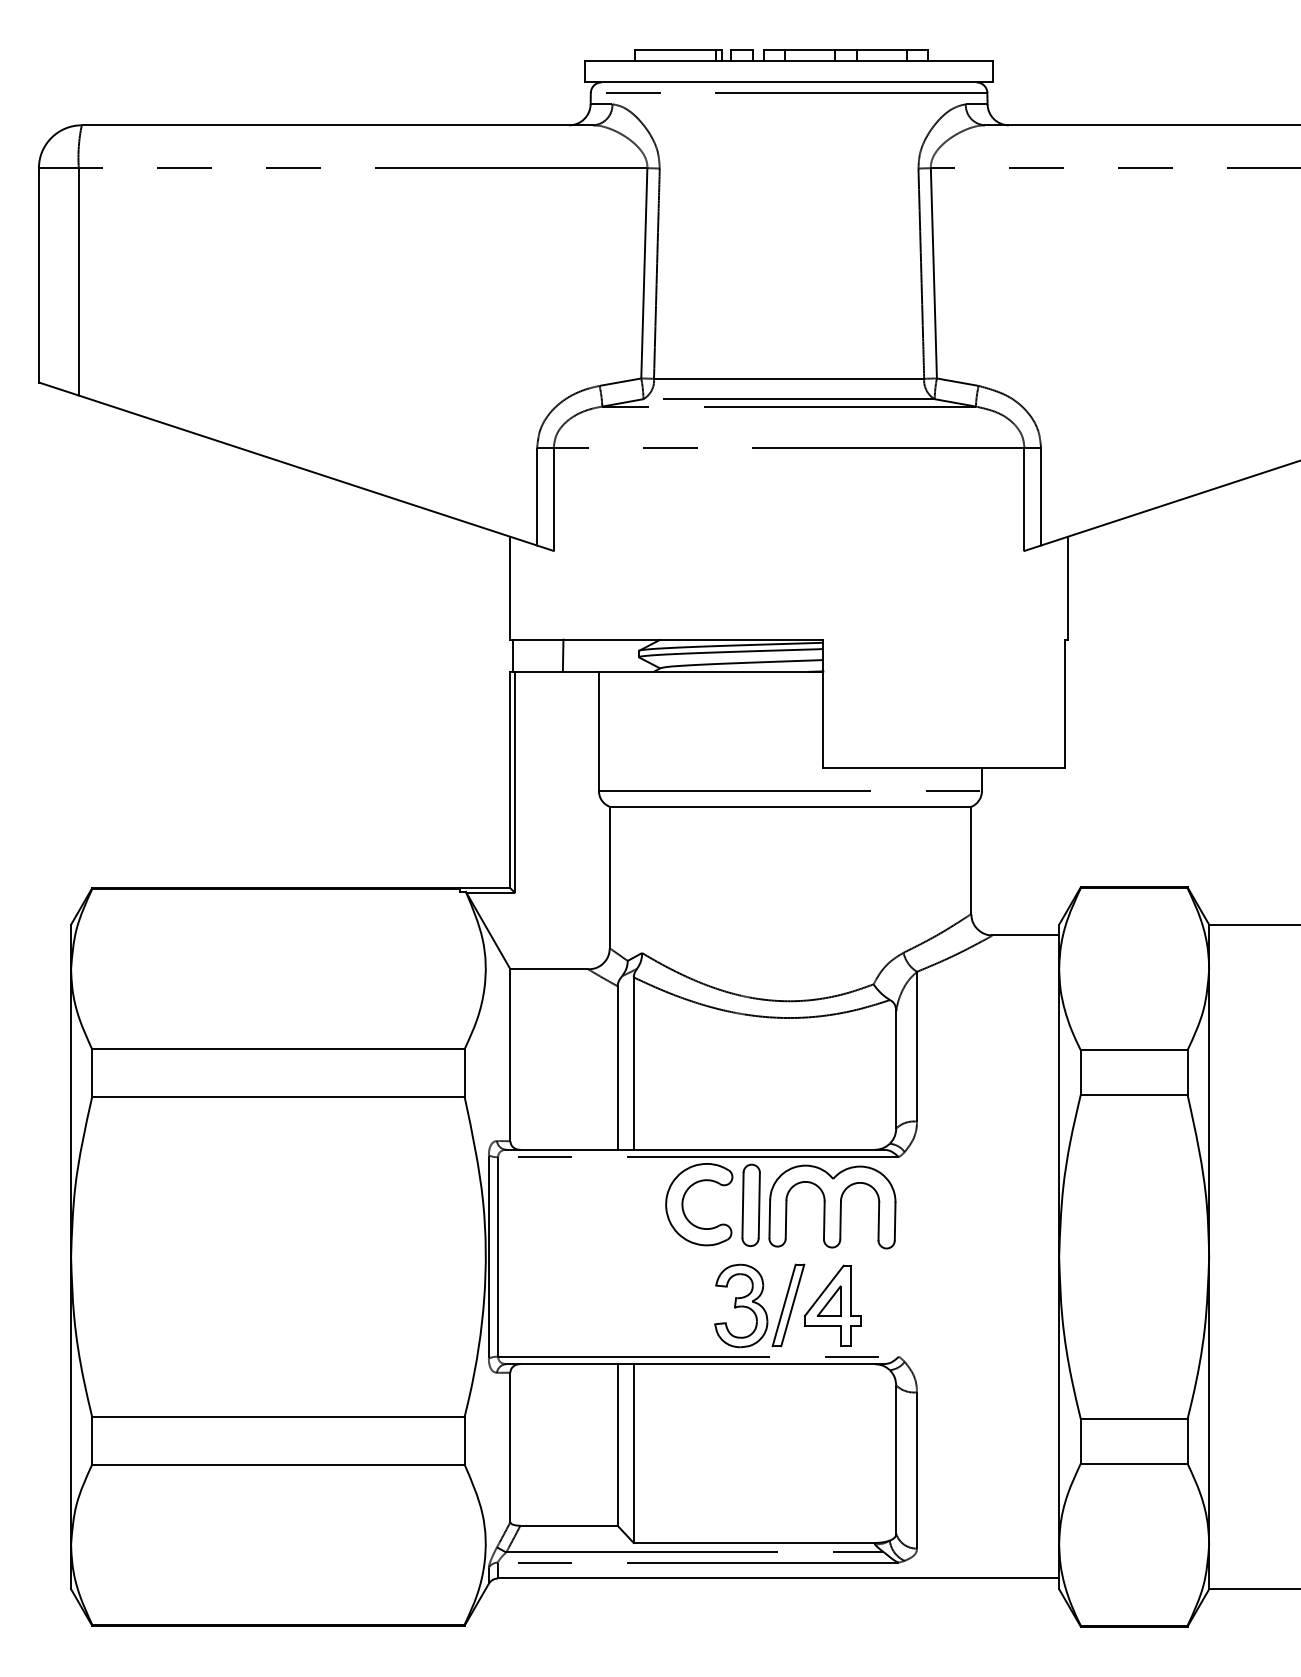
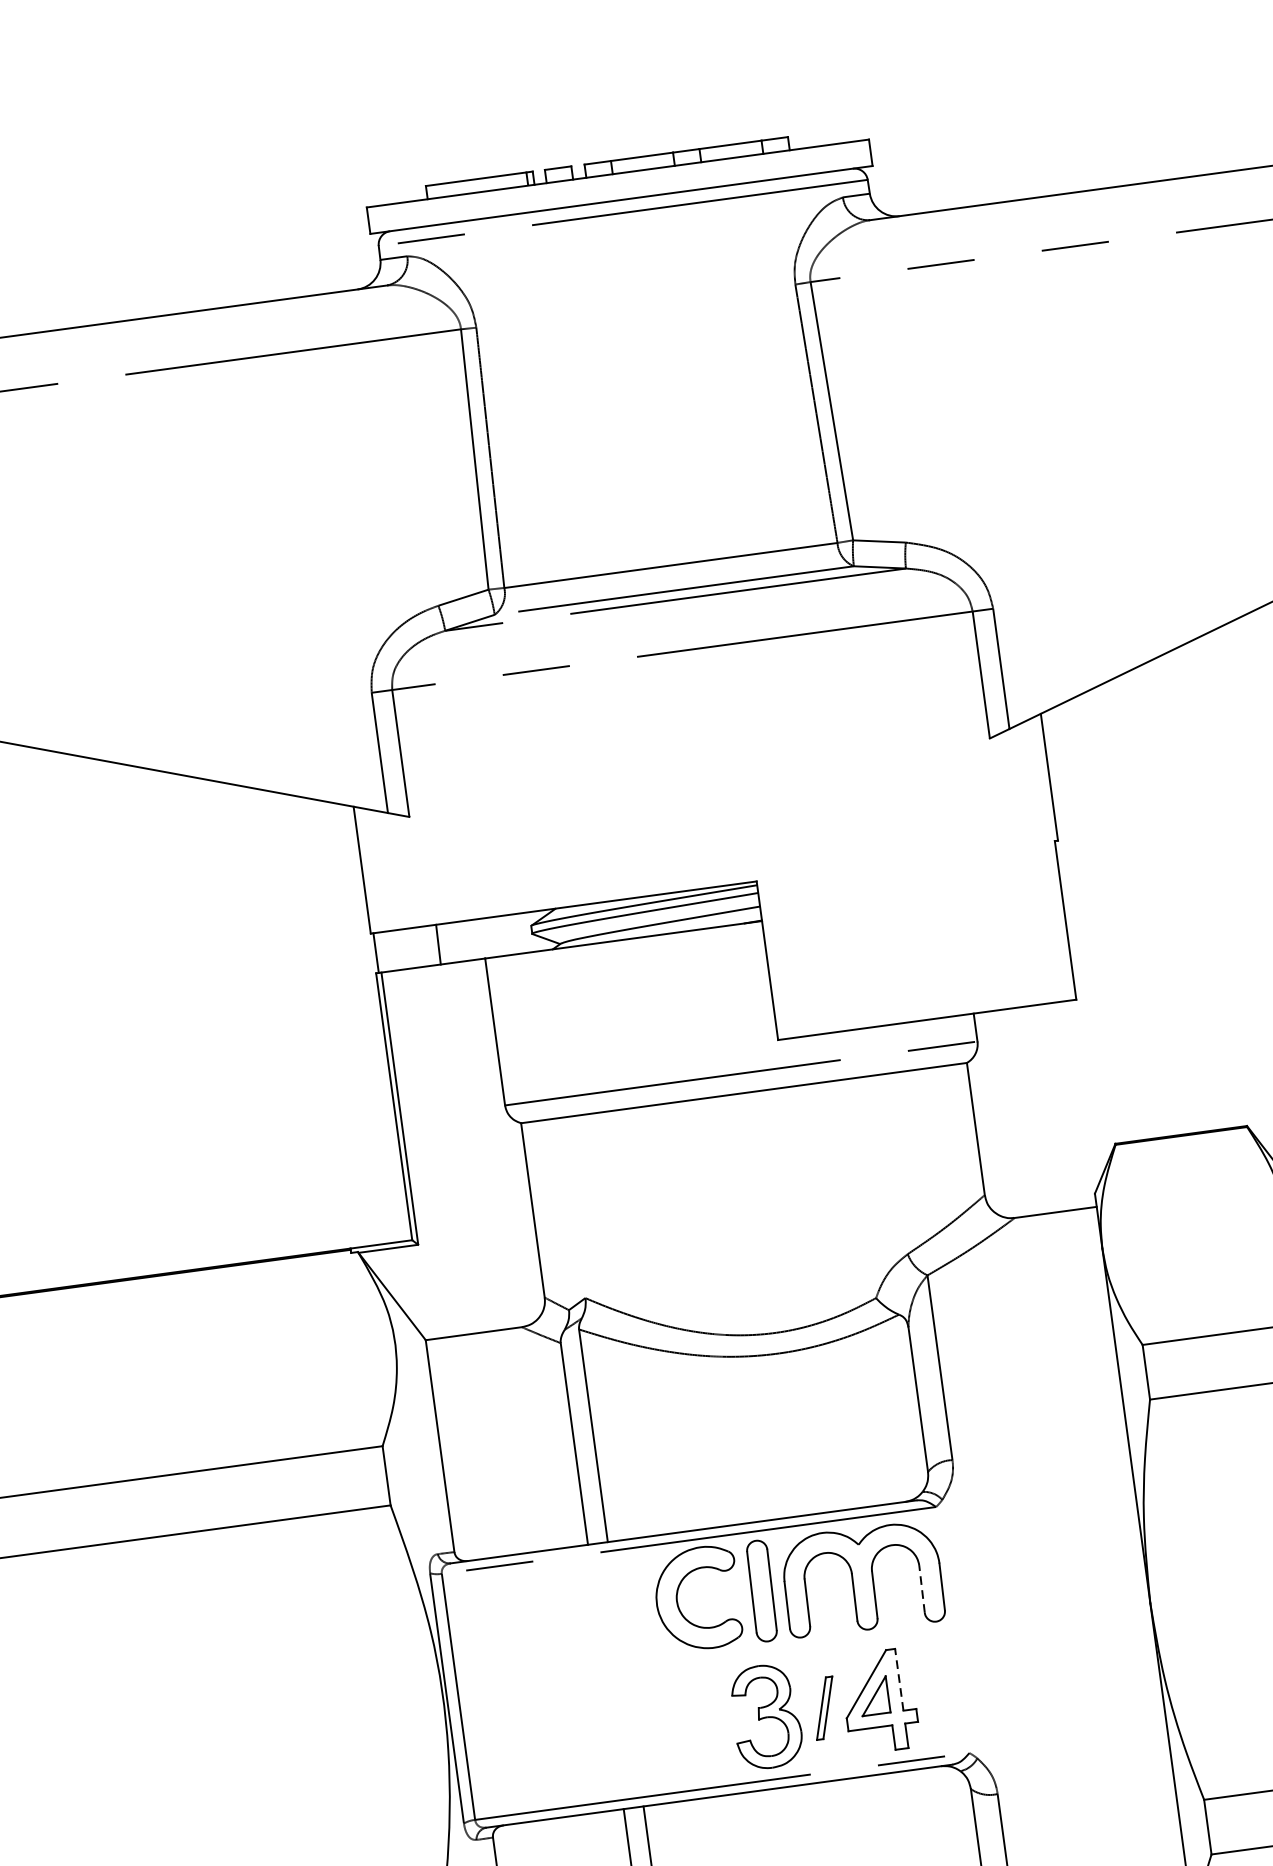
line: (878, 1221) -> (921, 1589), solid -> dashed
line: (850, 1290) -> (898, 1679), solid -> dashed
part: (788, 1305) -> (824, 1708), size x0.6

